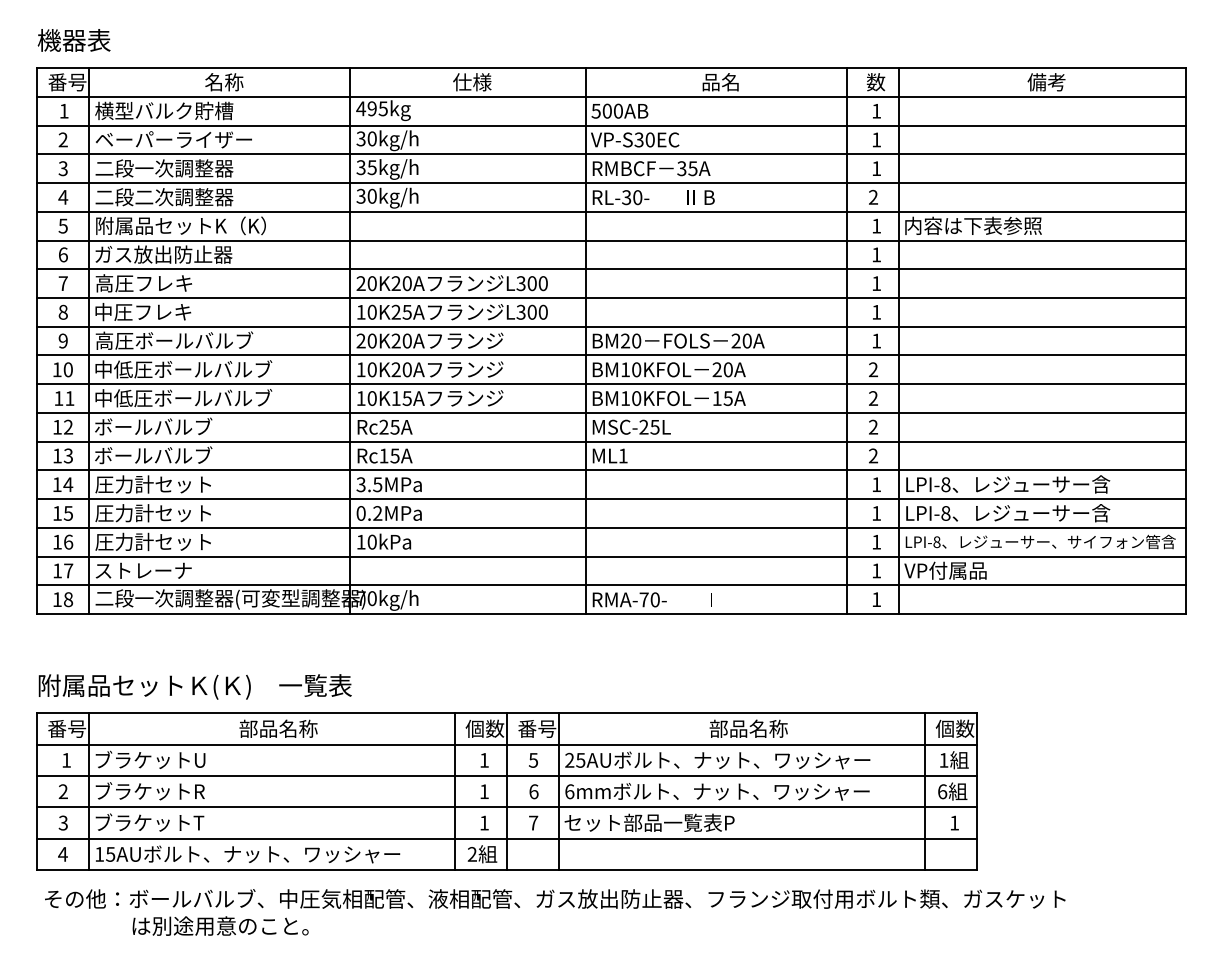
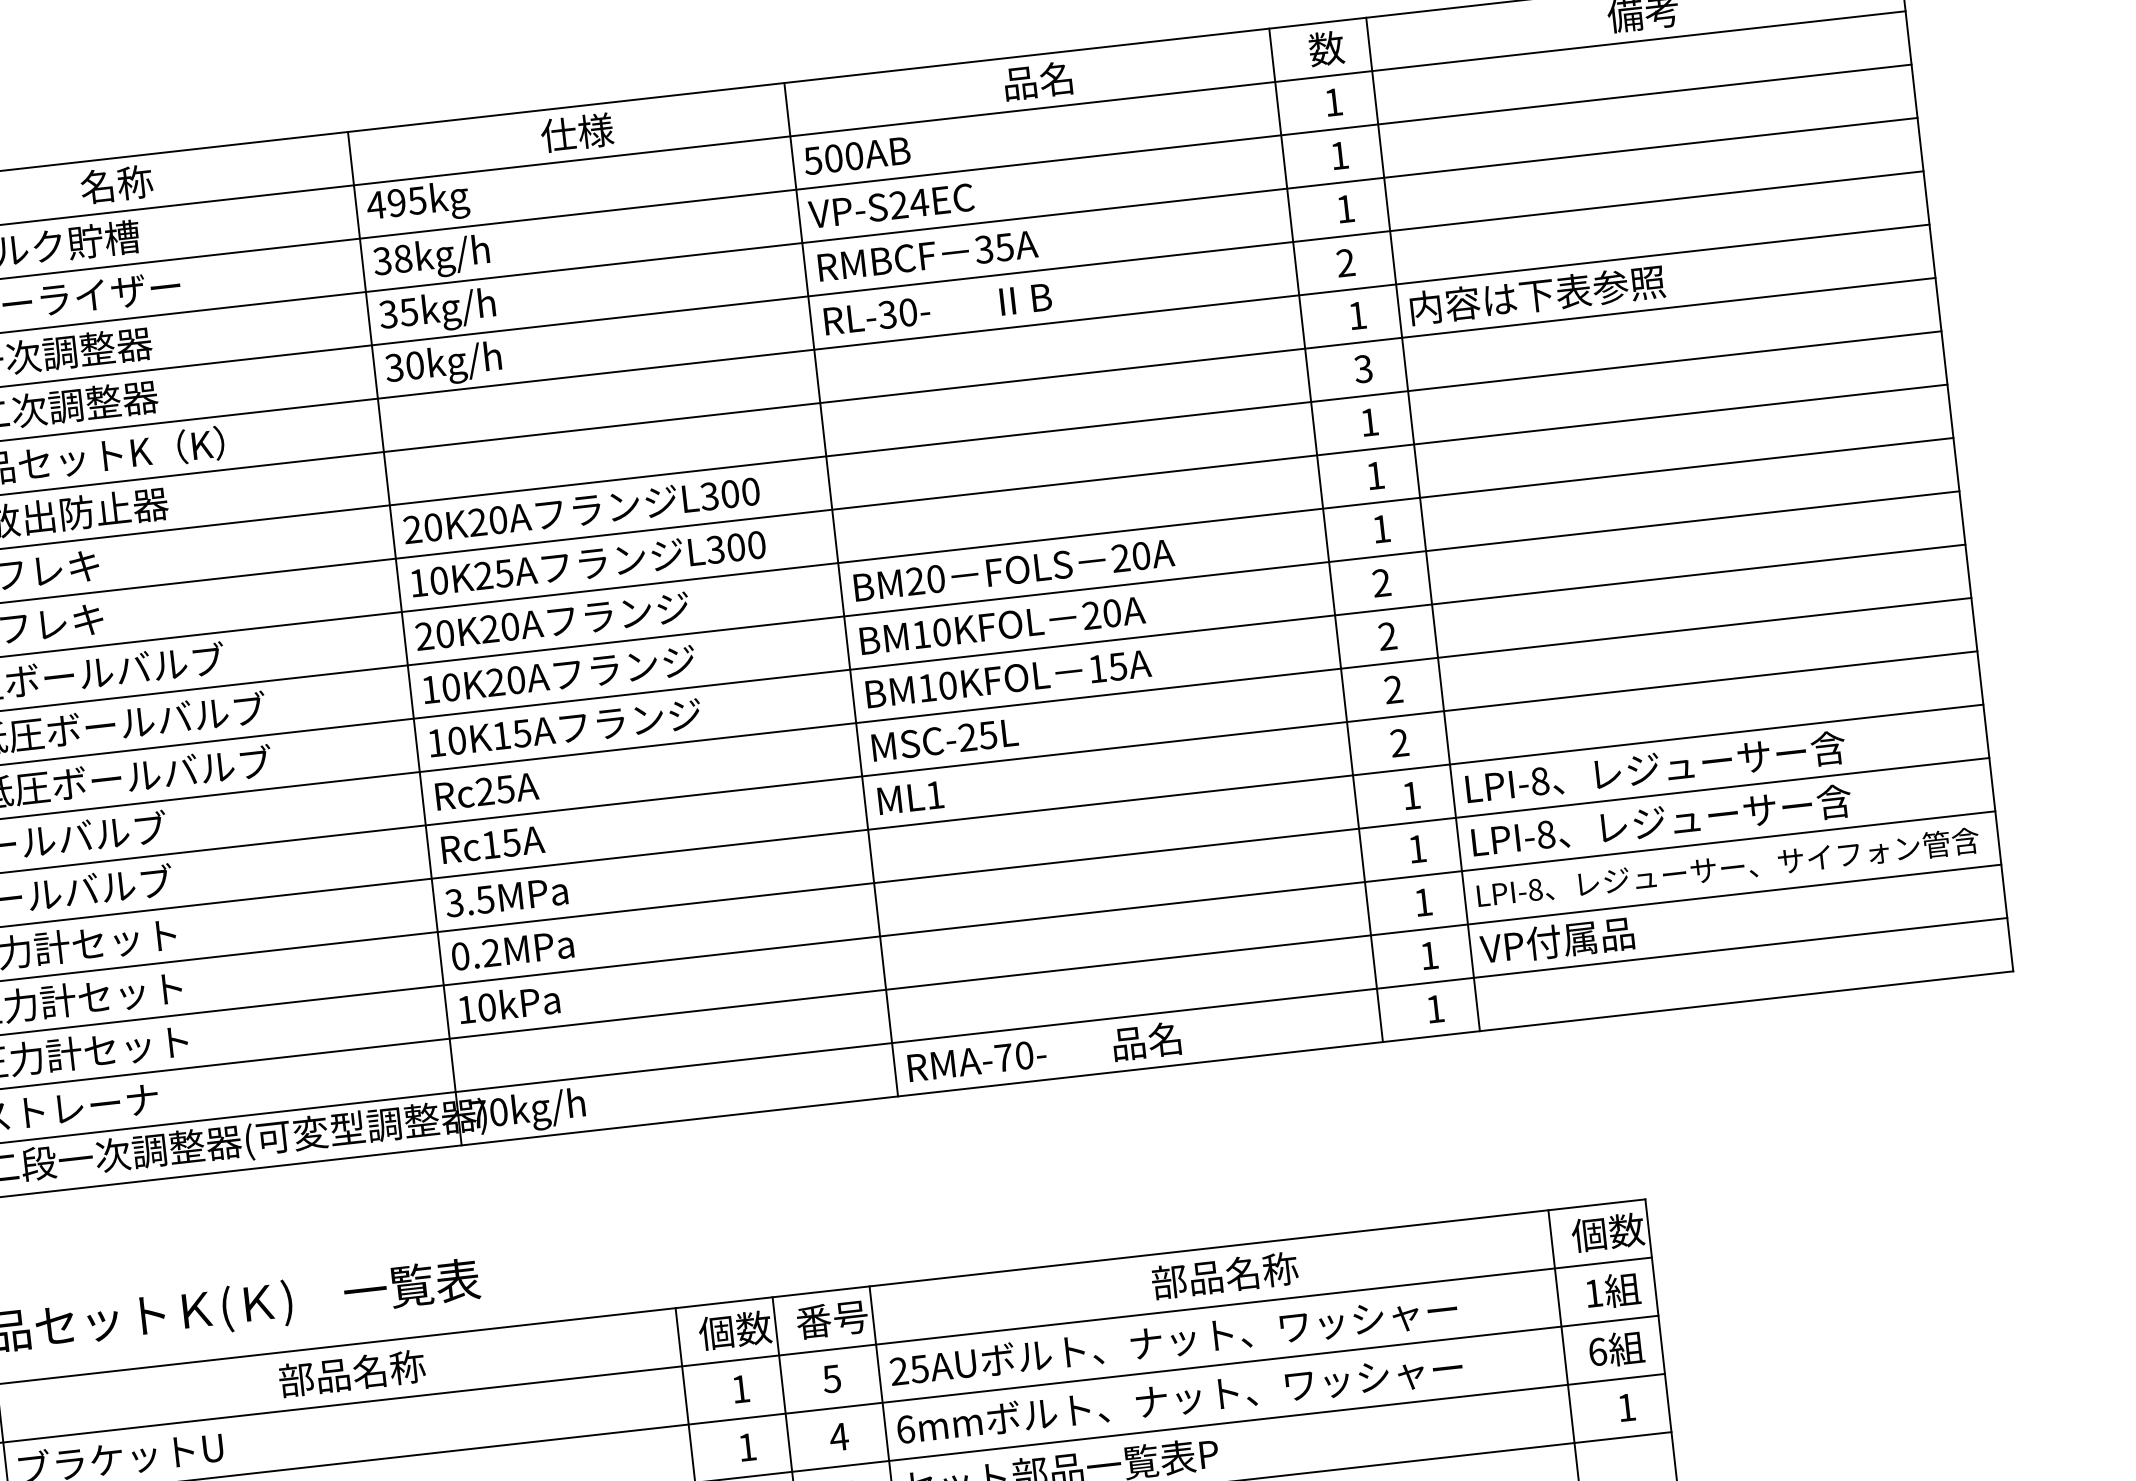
text: (371, 139) -> (401, 260), 30kg/h -> 38kg/h
text: (644, 139) -> (908, 203), VP-S30EC -> VP-S24EC
text: (876, 254) -> (1363, 368), 1 -> 3
text: (721, 599) -> (1147, 1041), Ⅰ -> 品名
text: (533, 791) -> (838, 1436), 6 -> 4

